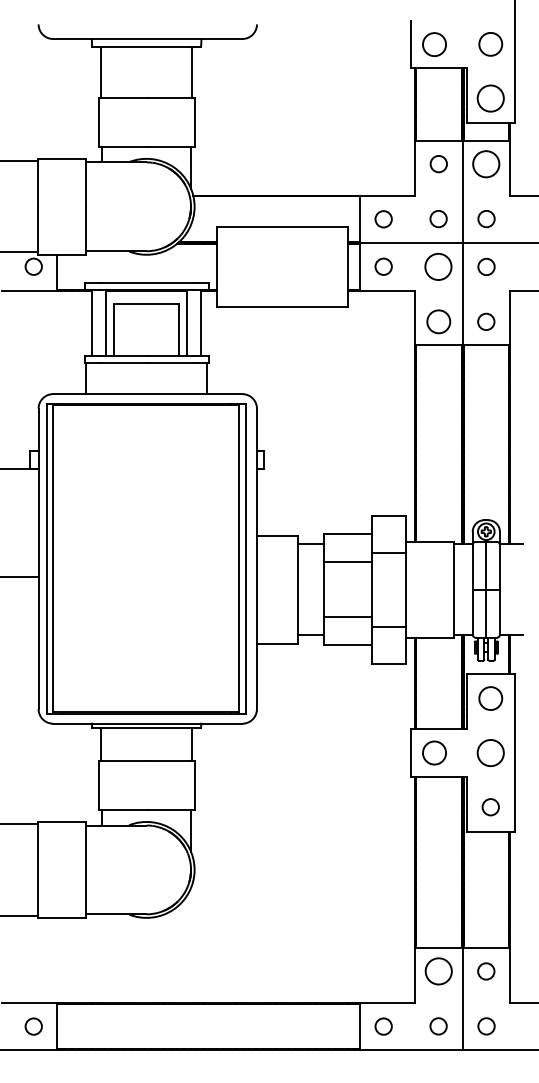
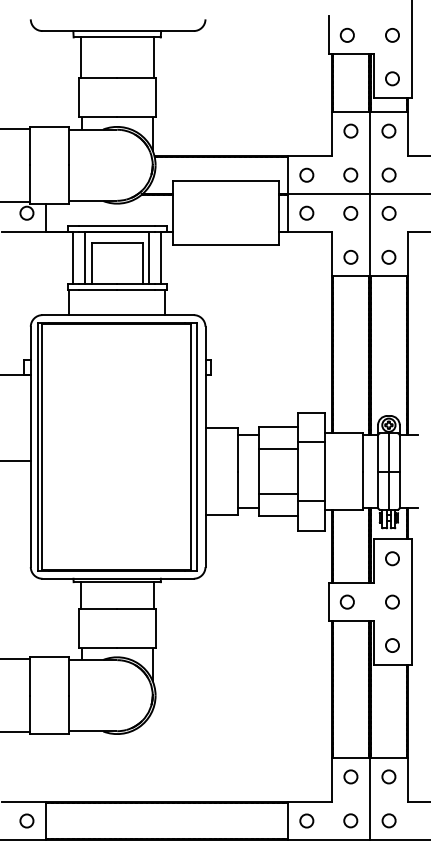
circle: (433, 43) -> (346, 34), size x0.71
circle: (490, 44) -> (392, 35), size x0.71
circle: (490, 98) -> (392, 78), size x0.62
circle: (485, 163) -> (388, 130), size x0.62
circle: (438, 267) -> (350, 213), size x0.62
circle: (438, 322) -> (350, 257), size x0.71
circle: (490, 698) -> (392, 558), size x0.71
circle: (433, 752) -> (346, 601), size x0.71
circle: (490, 752) -> (392, 601), size x0.62
circle: (438, 970) -> (350, 776), size x0.62

